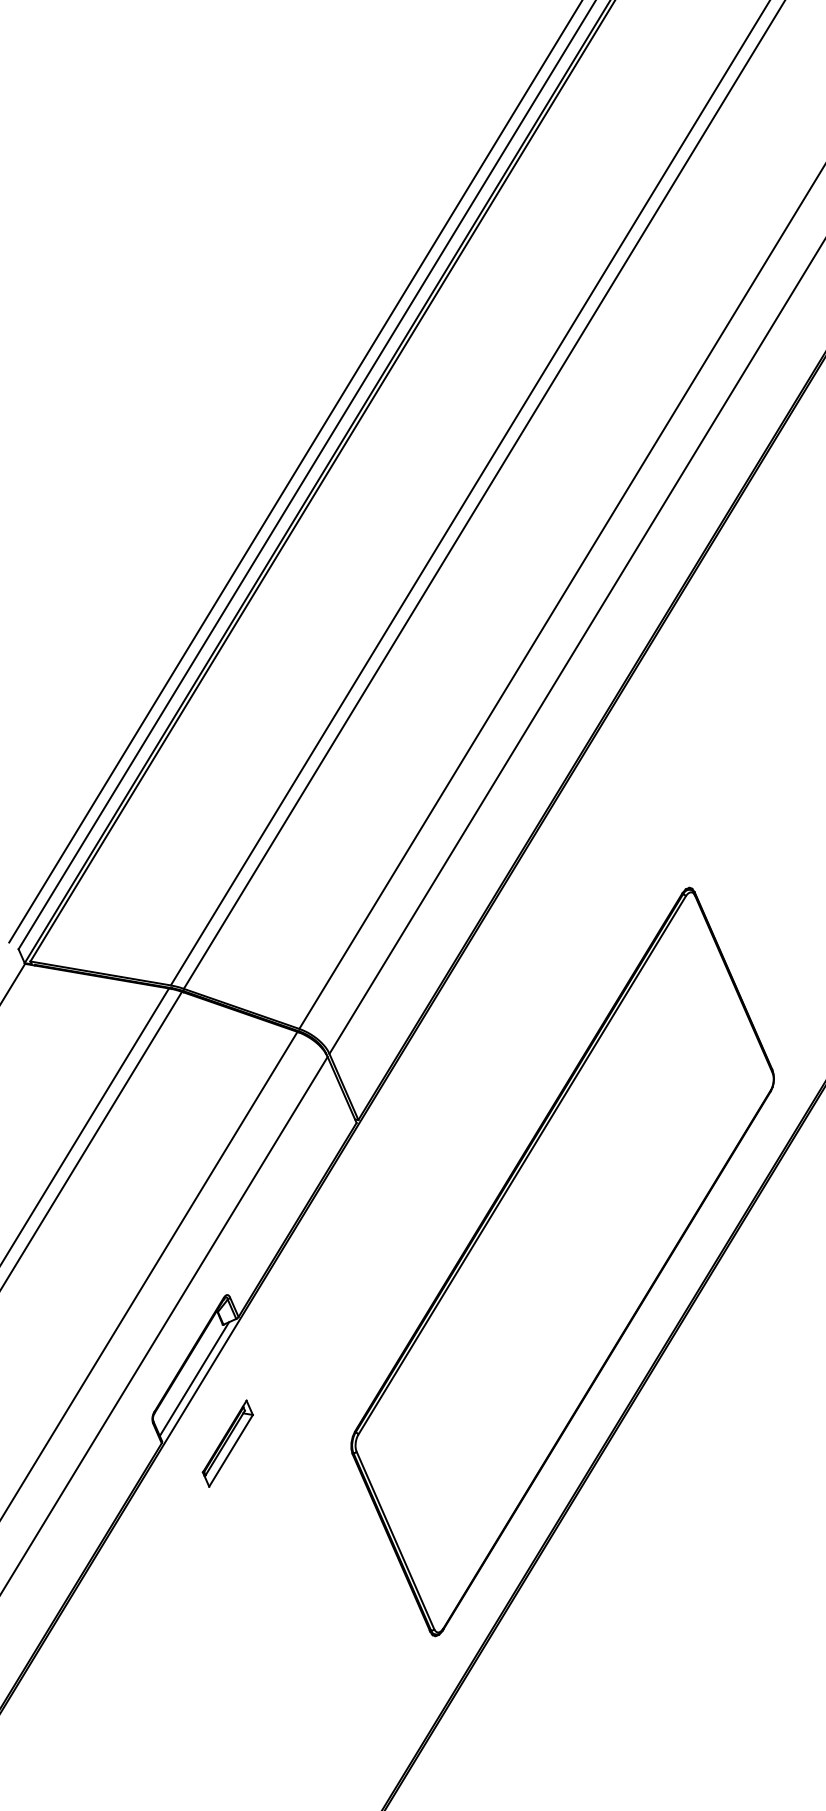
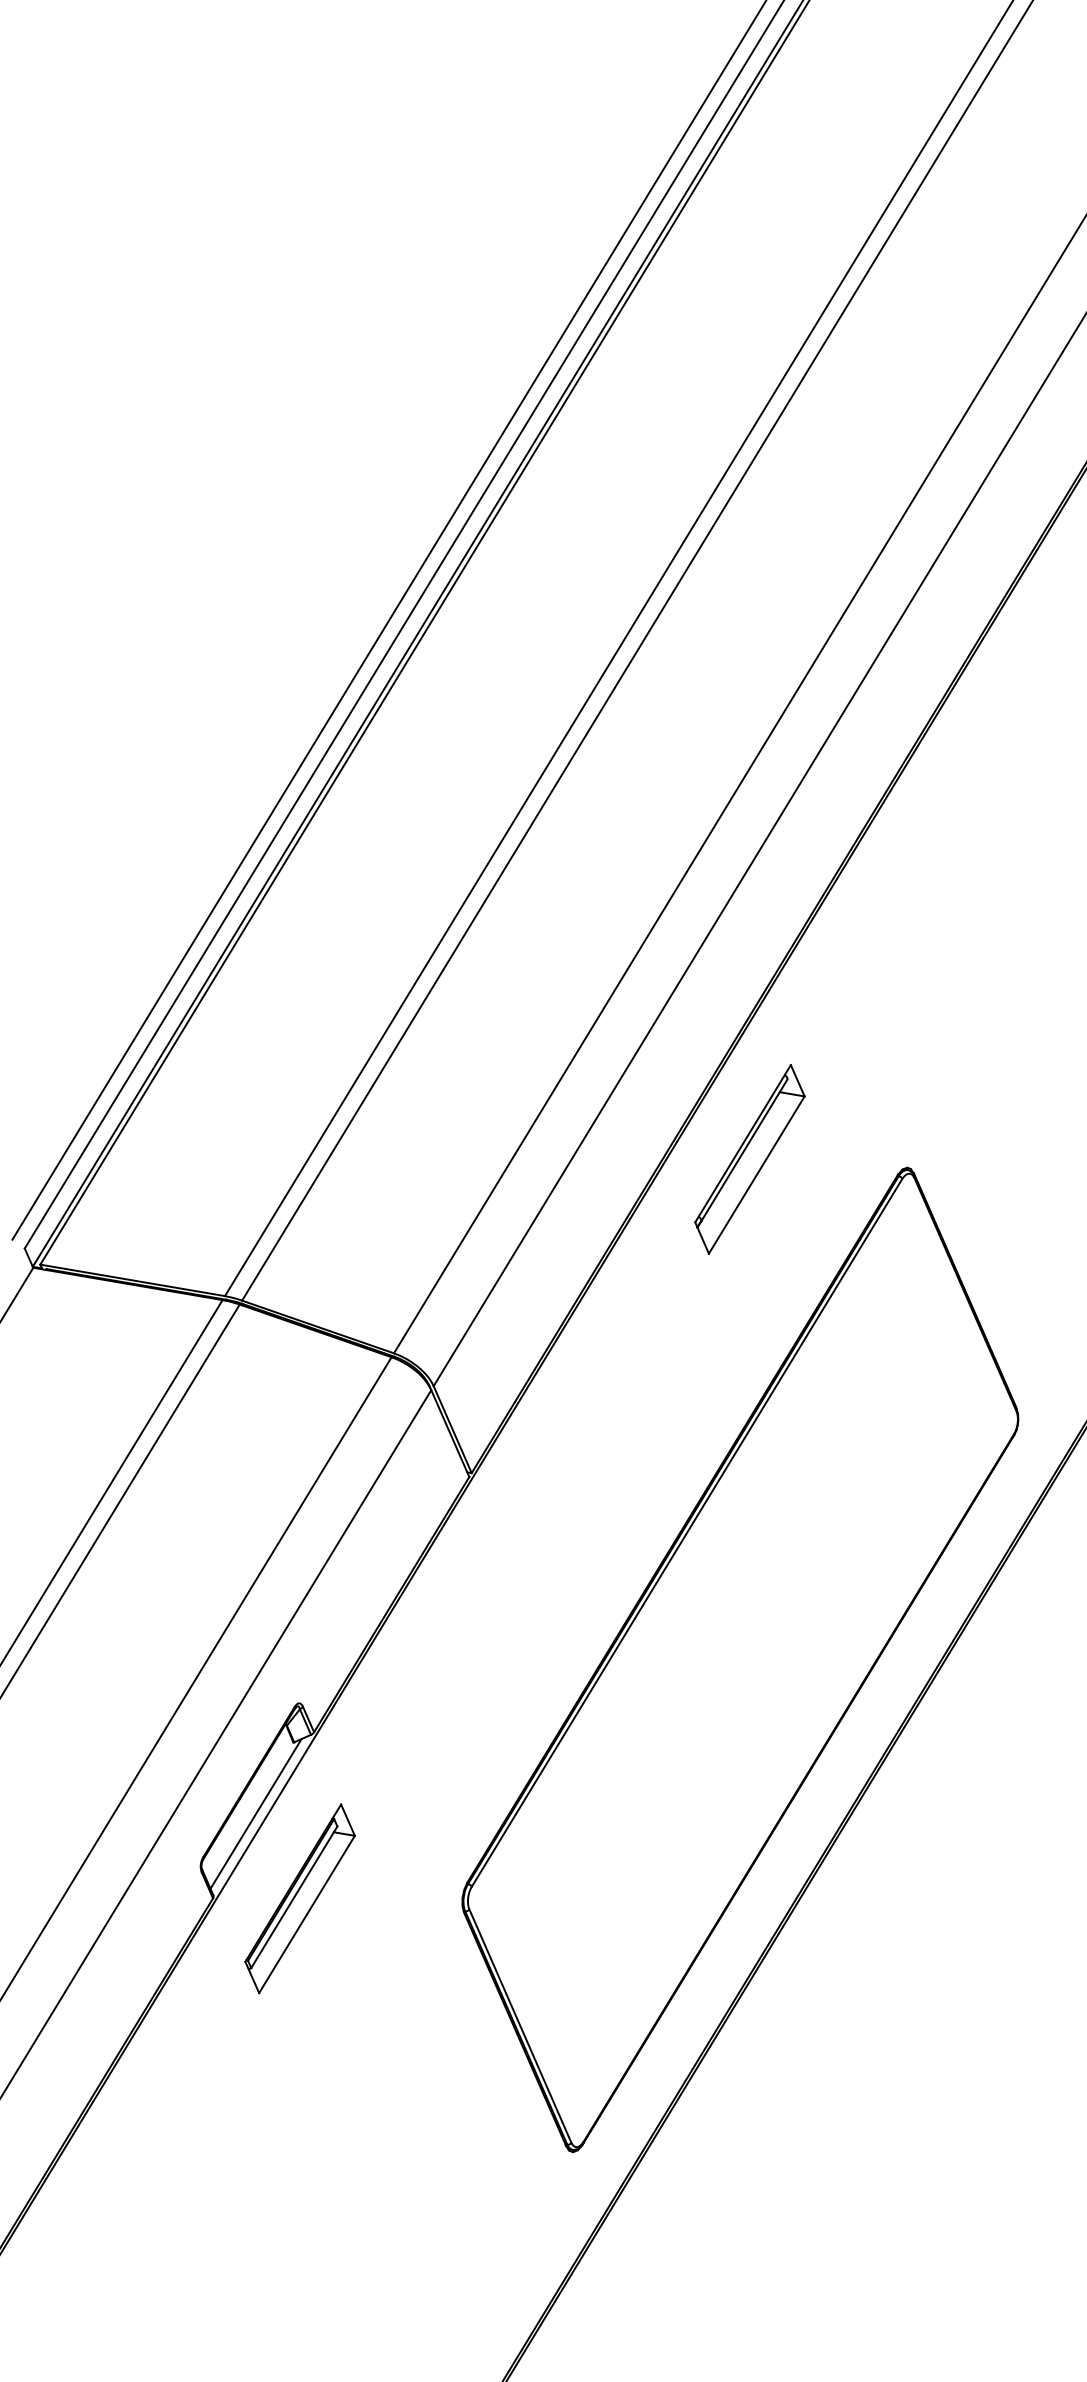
part: (569, 881) -> (749, 1159), added
part: (227, 1443) -> (299, 1898), size x1.67

